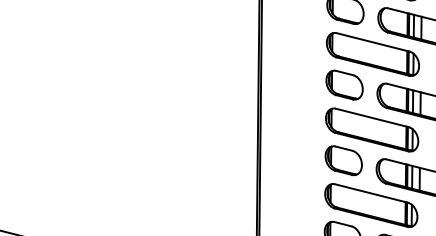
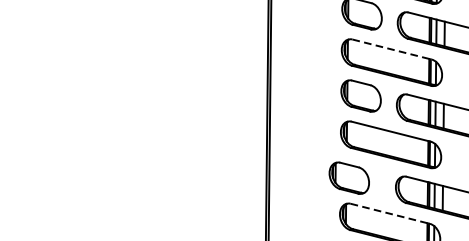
line: (373, 42) -> (392, 49), solid -> dashed
part: (343, 160) -> (349, 177), moved
line: (371, 193) -> (390, 213), solid -> dashed

